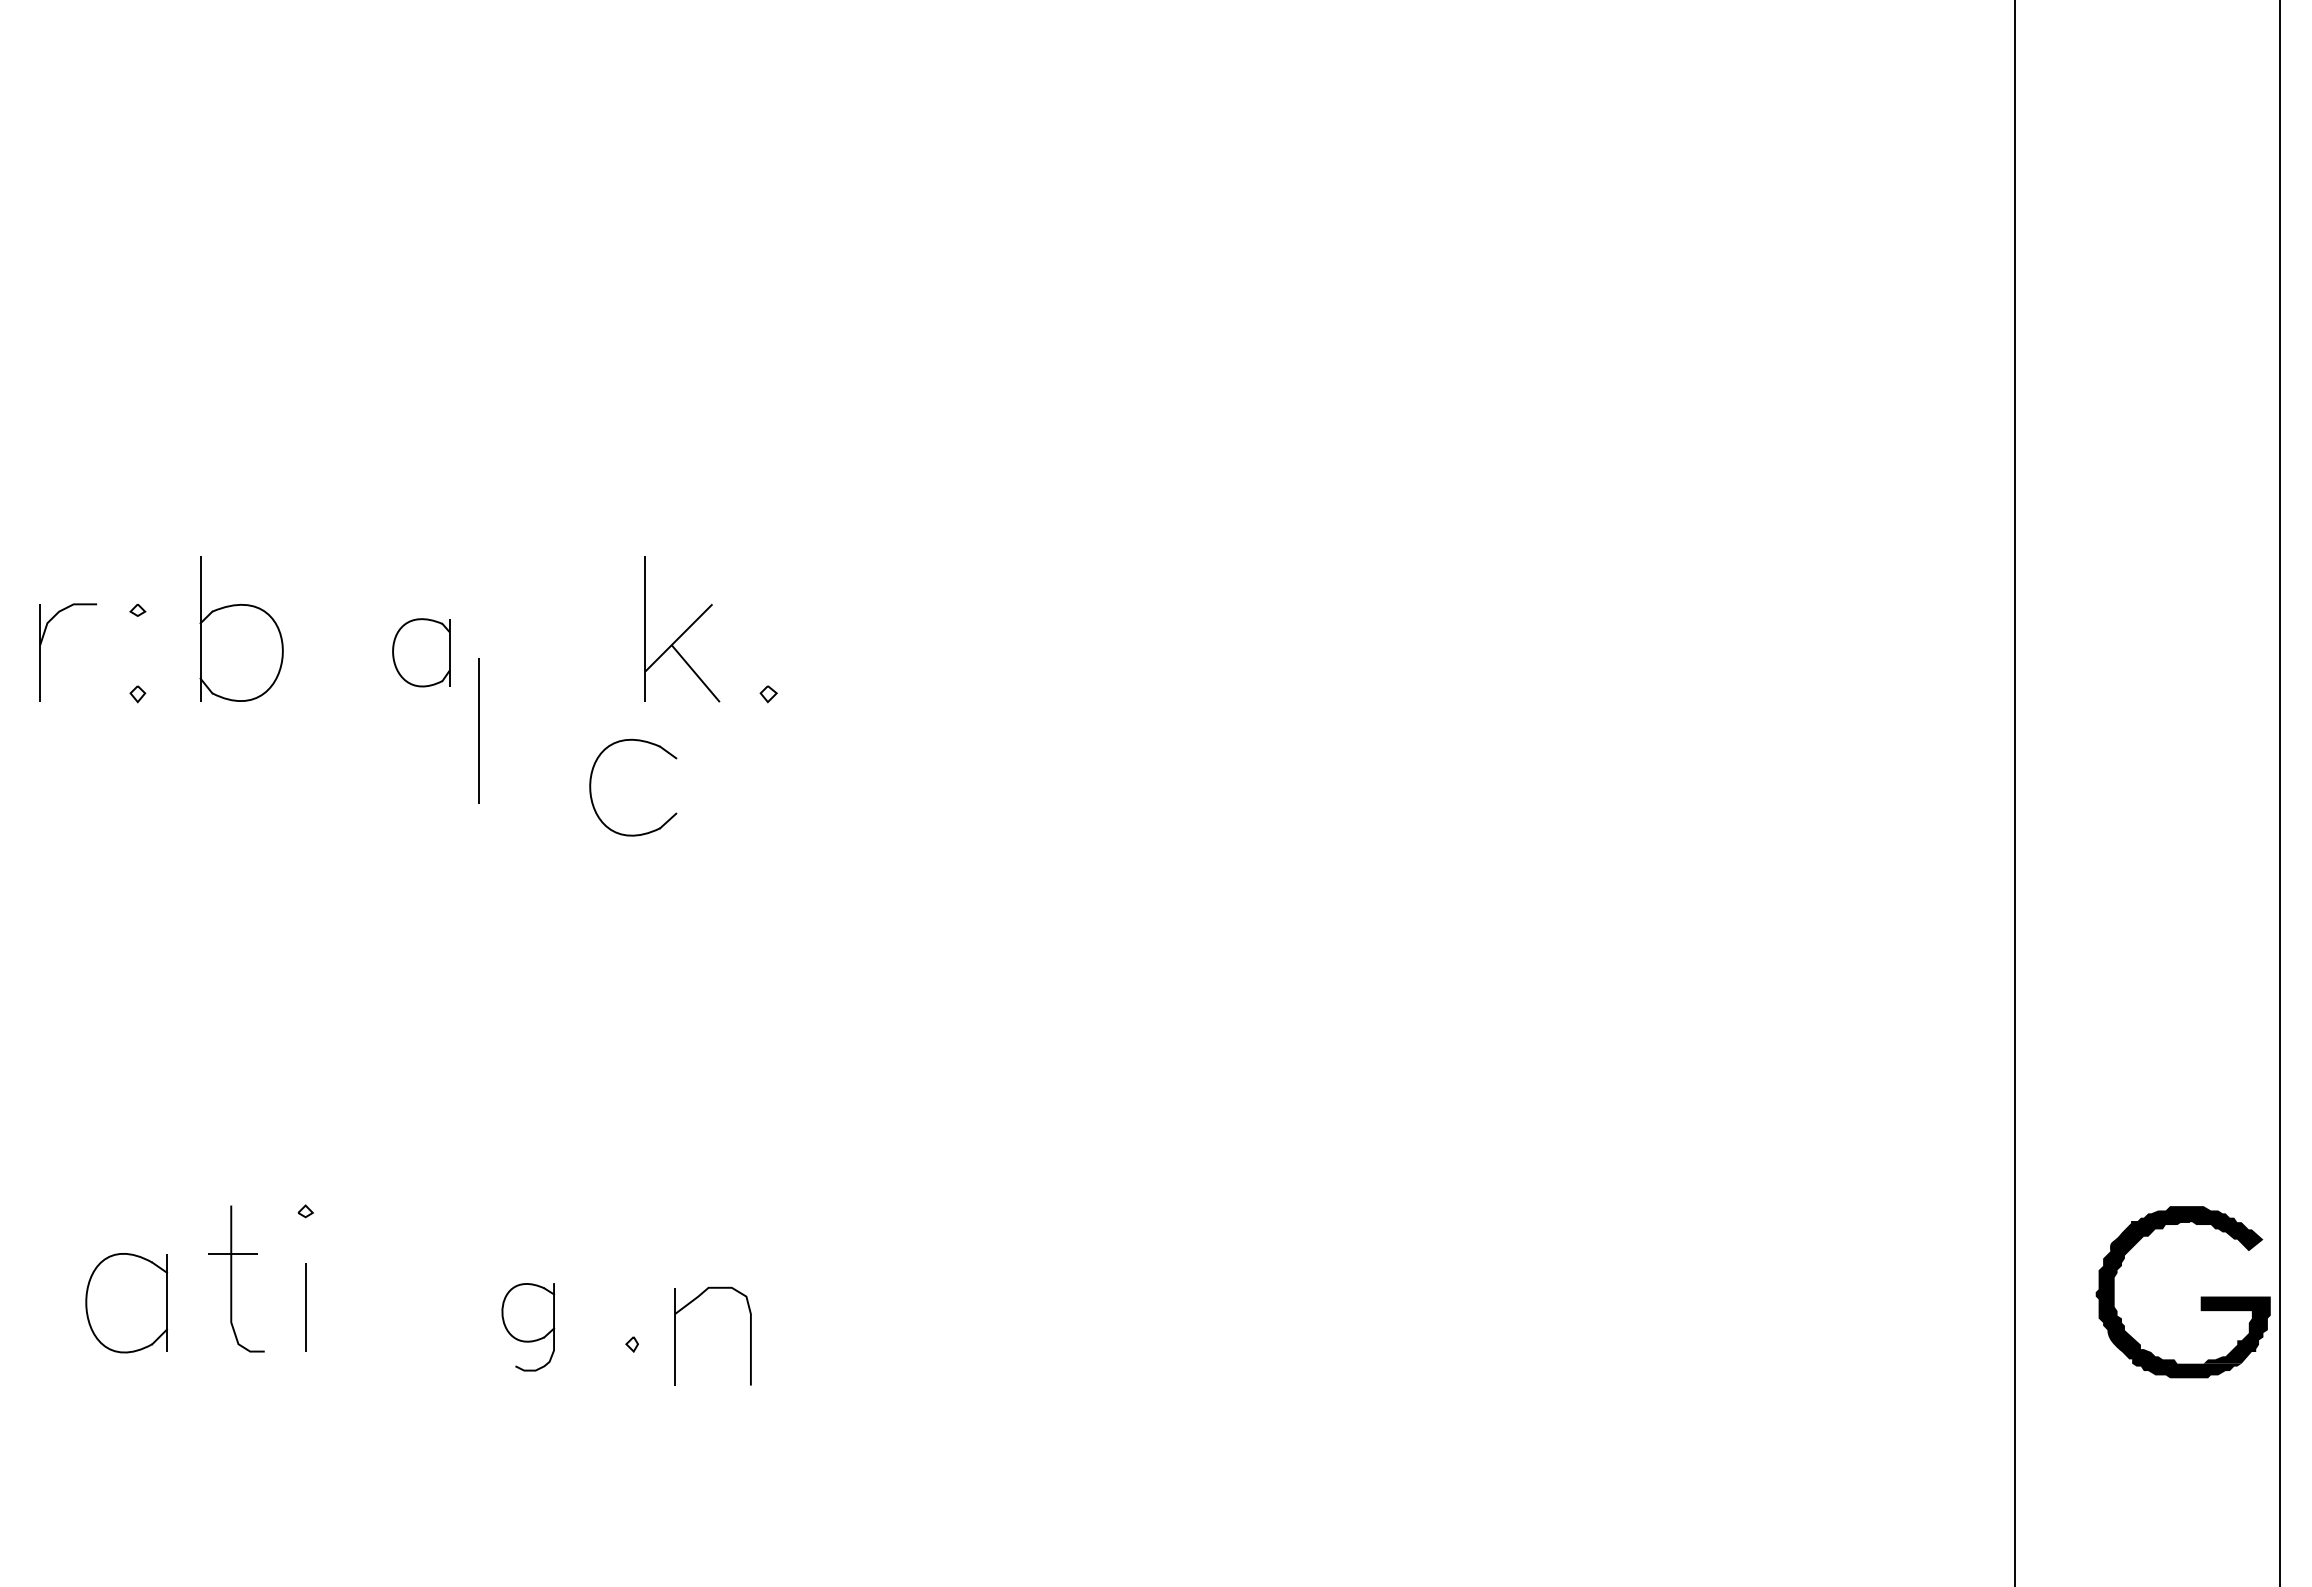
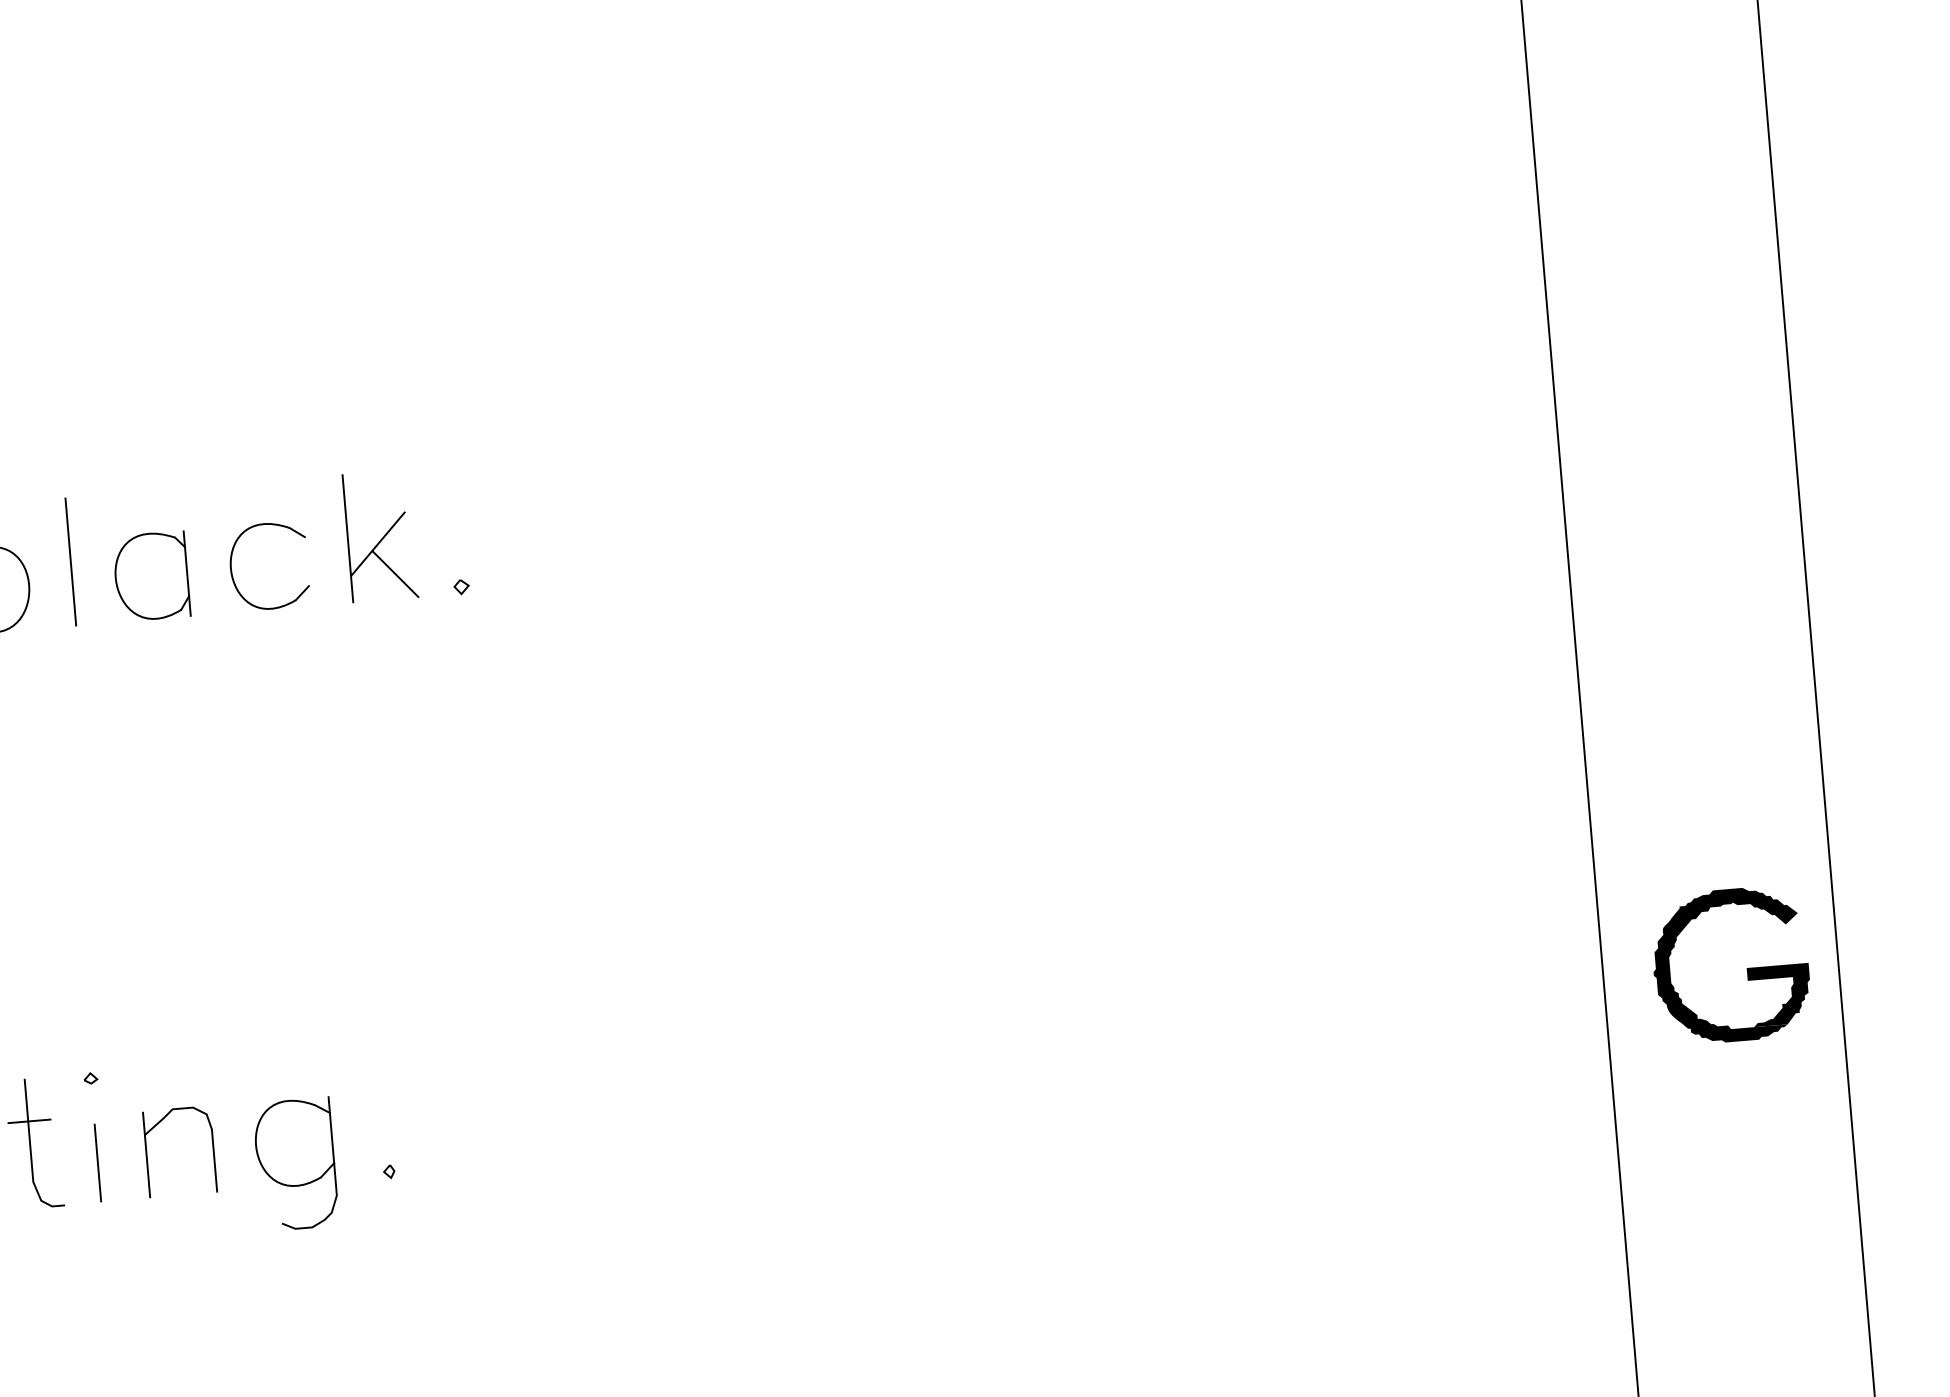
part: (421, 652) -> (151, 575), size x1.43
line: (478, 730) -> (70, 561), moved
part: (591, 787) -> (232, 569), moved
part: (2200, 1297) -> (1746, 968), moved
part: (528, 1326) -> (296, 1163), size x1.67
part: (675, 1335) -> (146, 1153), moved

